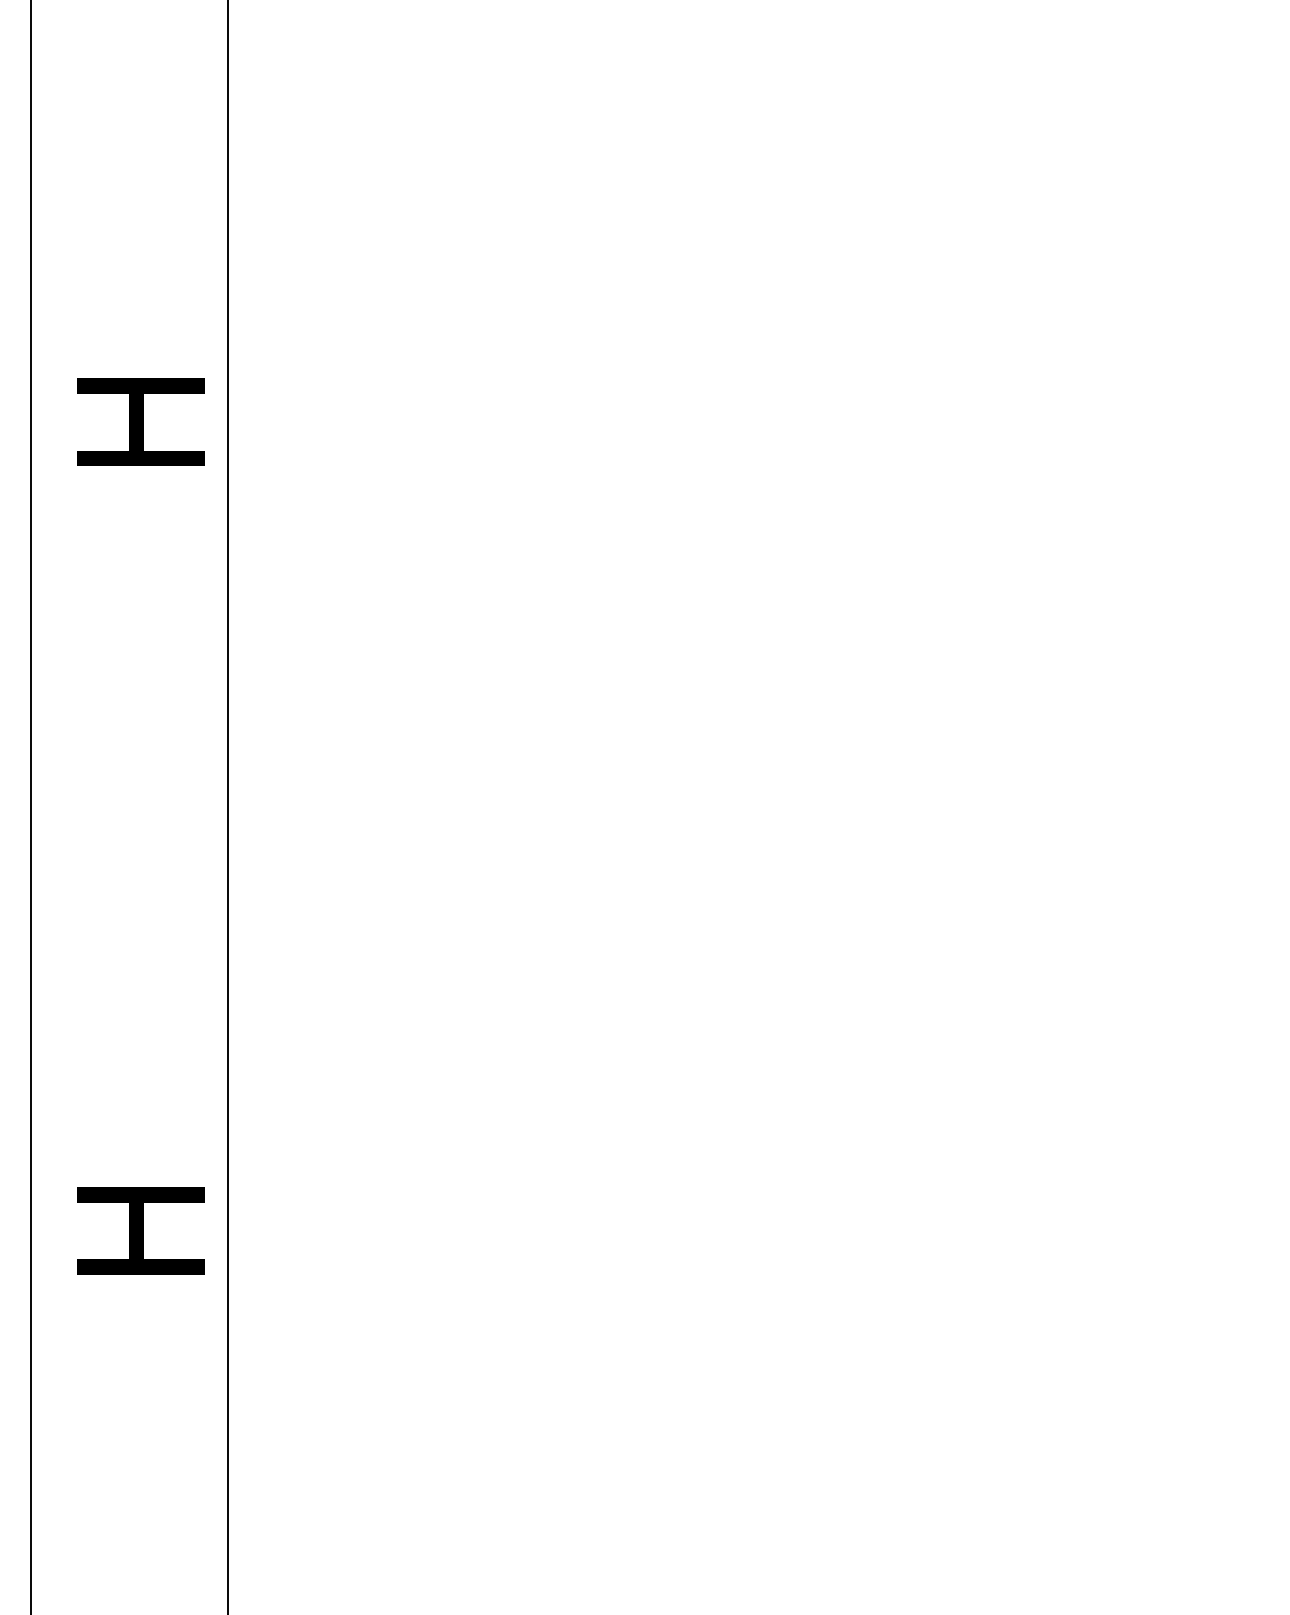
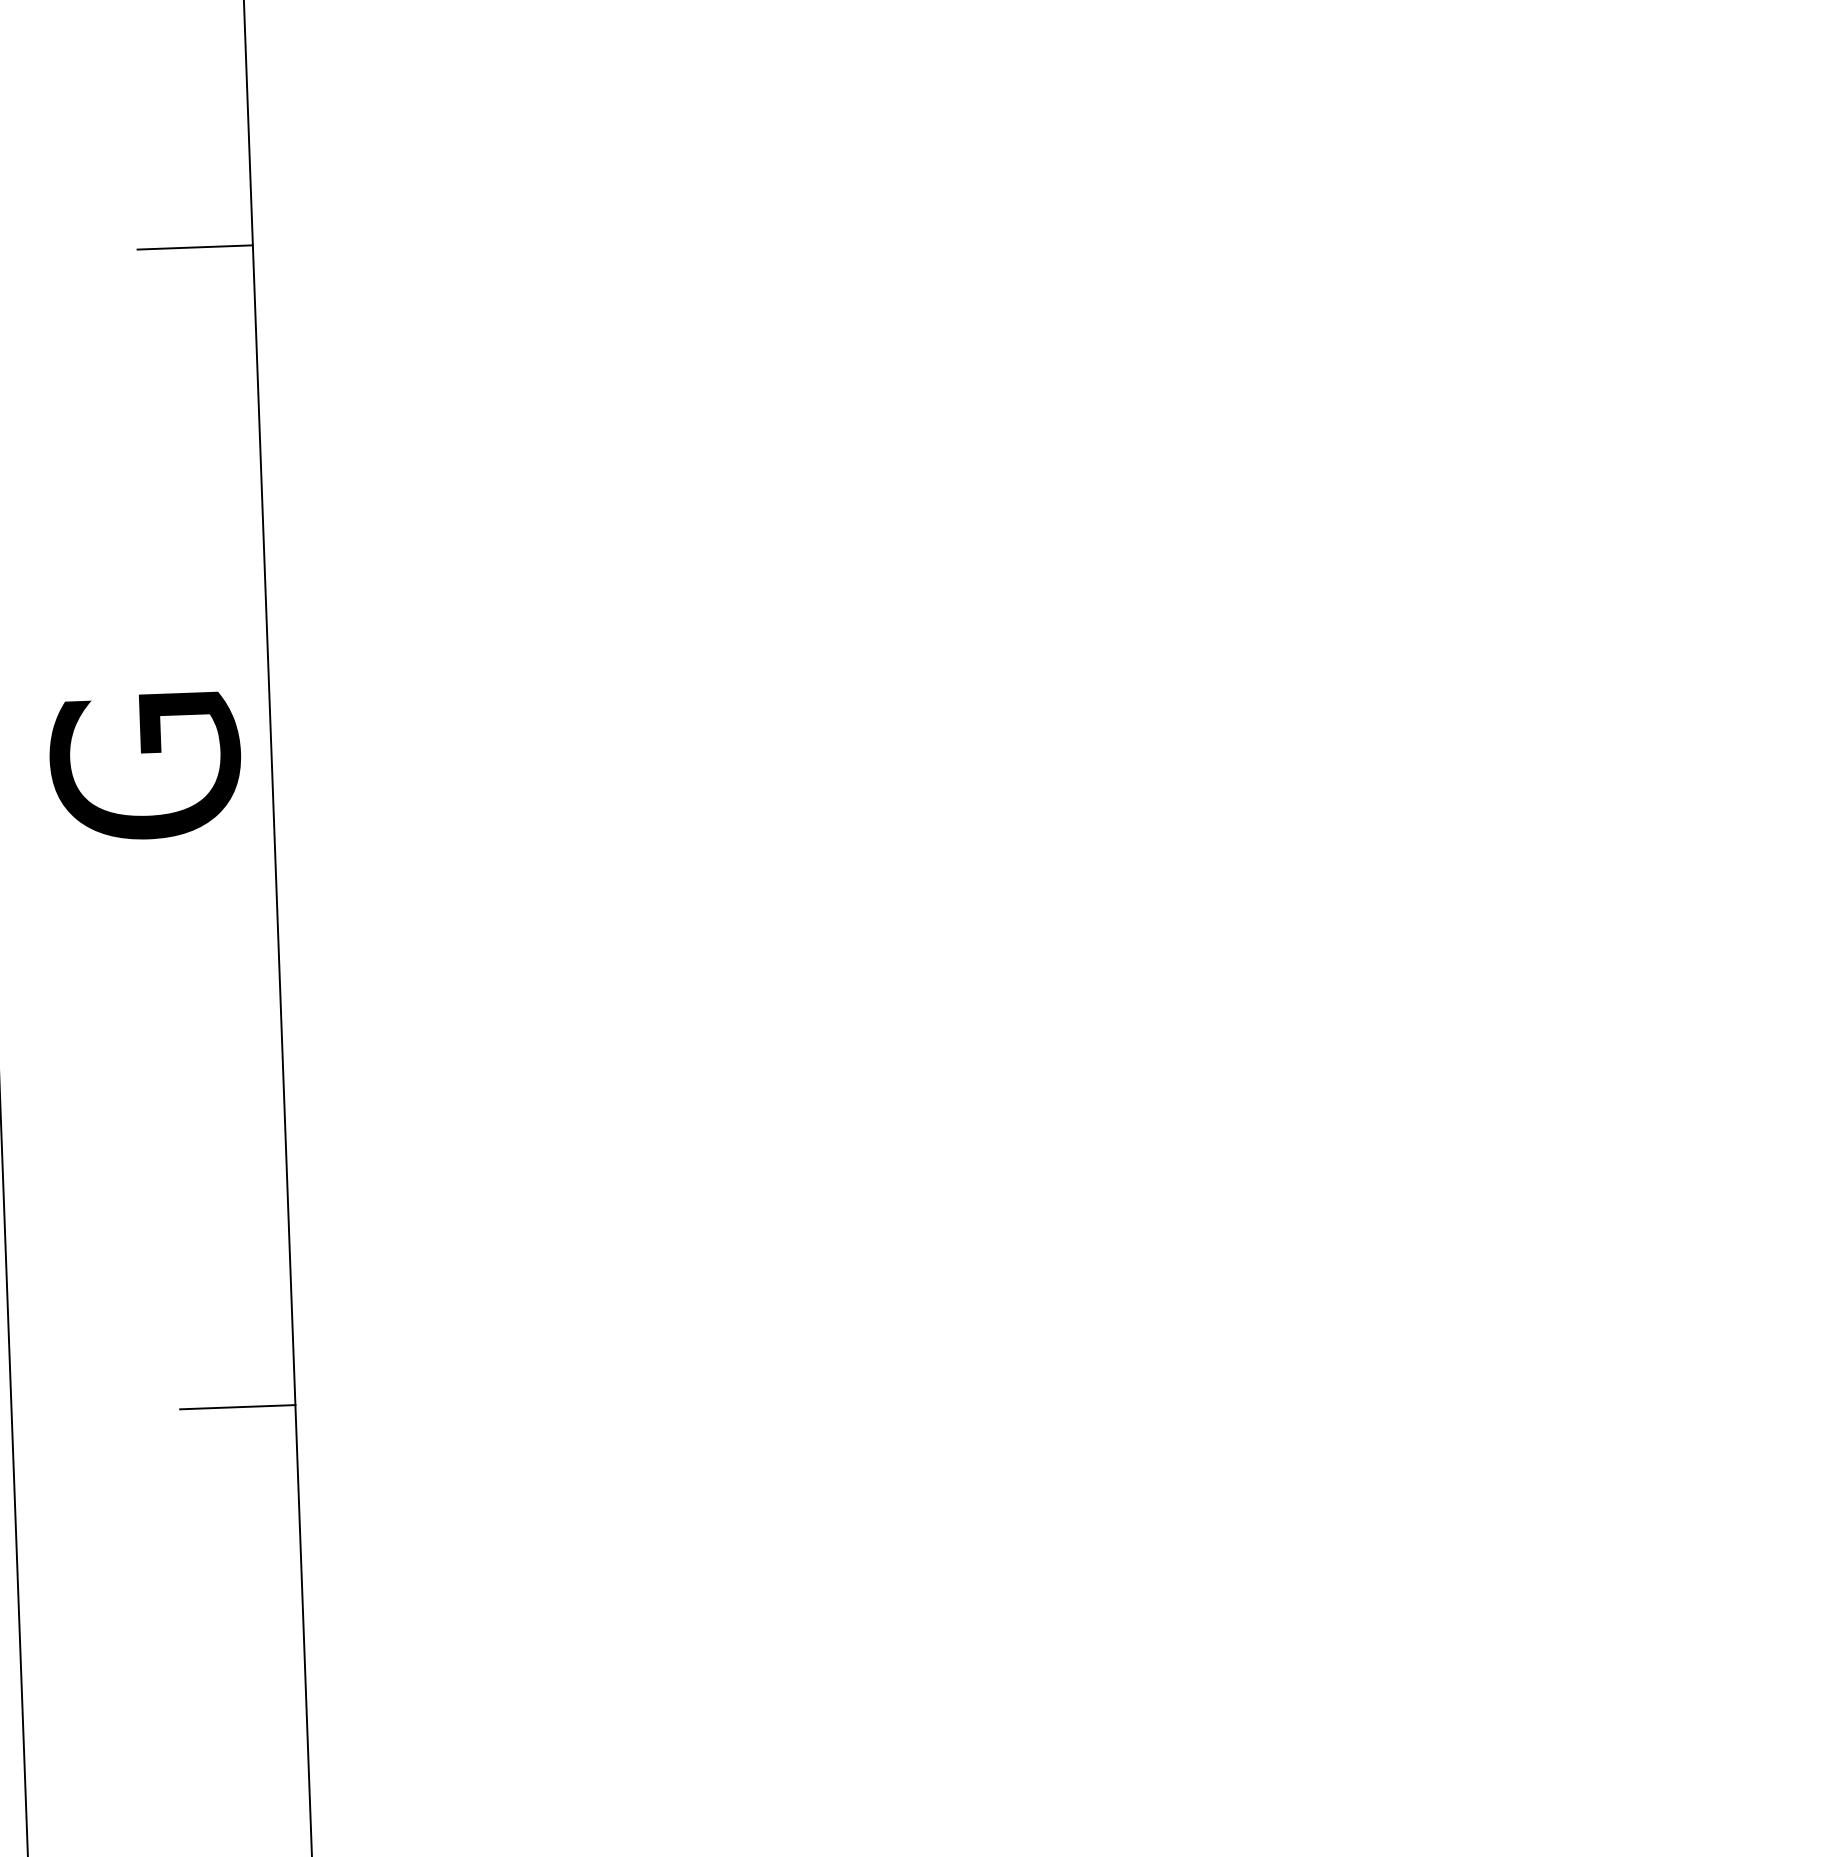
line: (188, 63) -> (195, 246), added
text: (140, 422) -> (145, 766), H -> G
line: (188, 868) -> (238, 1407), added

